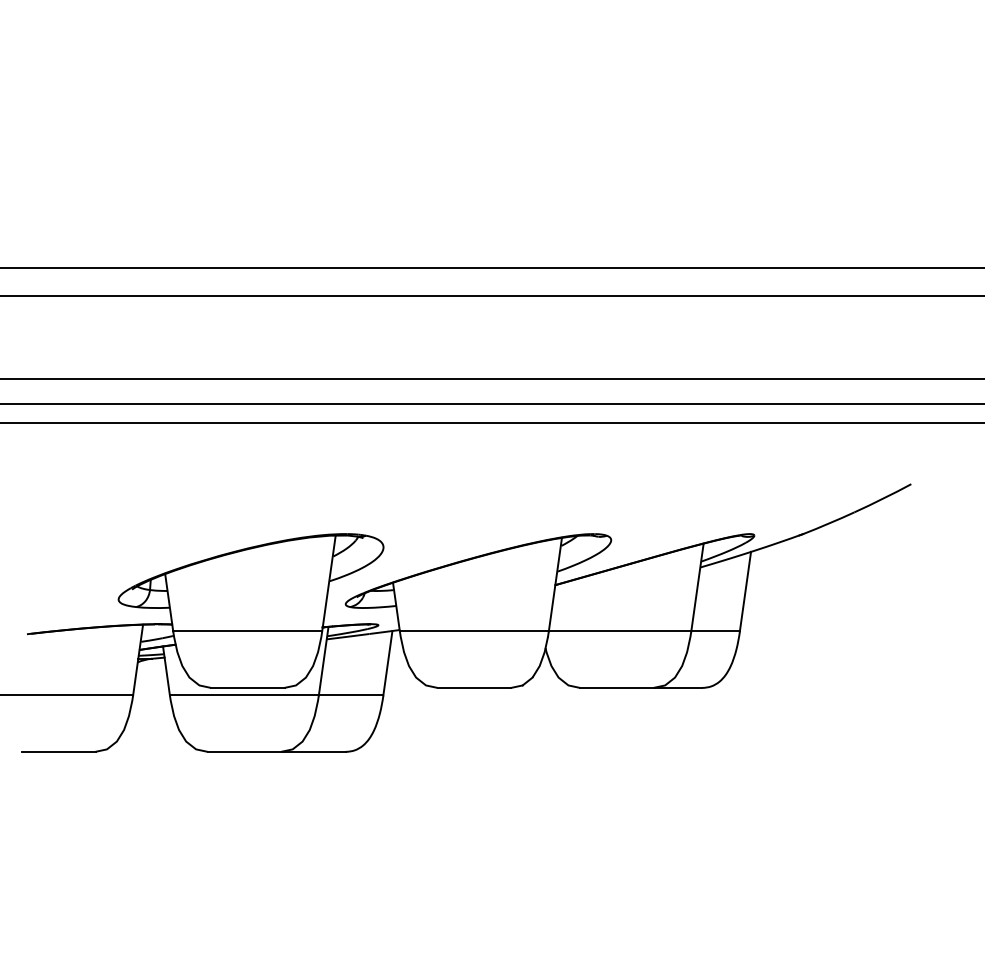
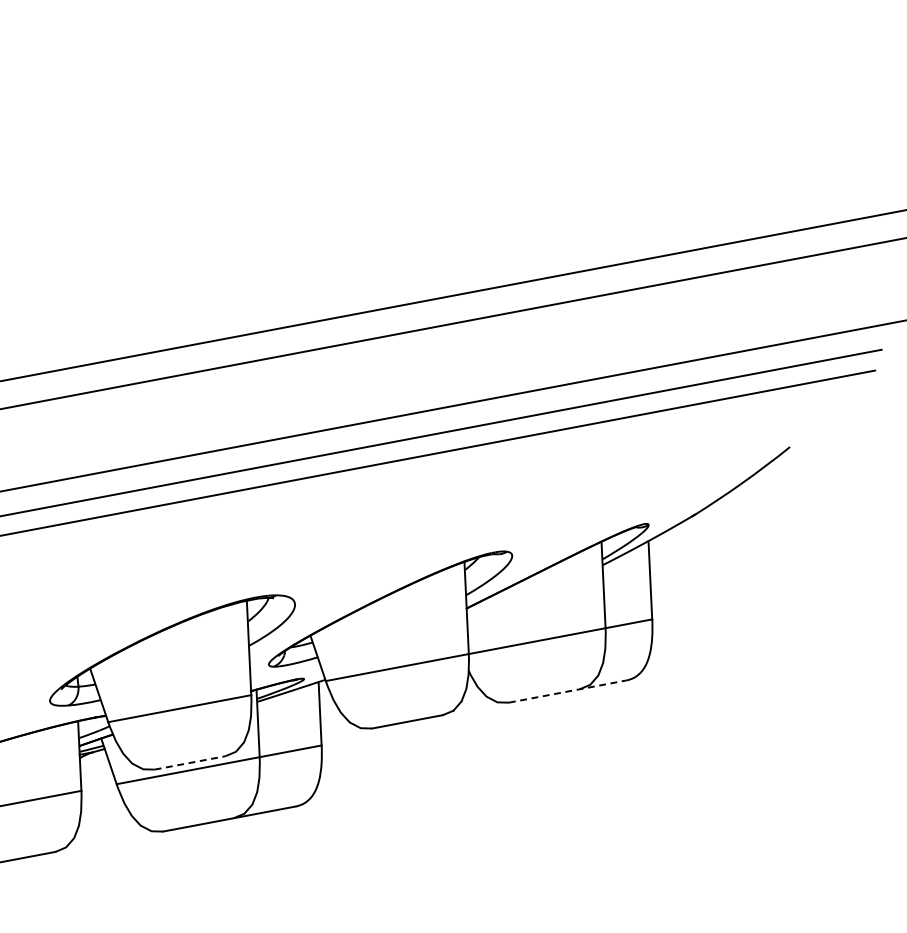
line: (247, 687) -> (189, 762), solid -> dashed
line: (641, 687) -> (567, 691), solid -> dashed

